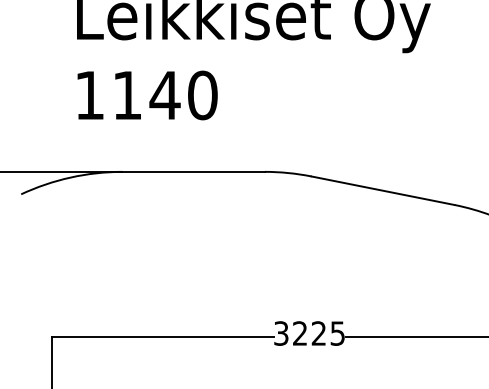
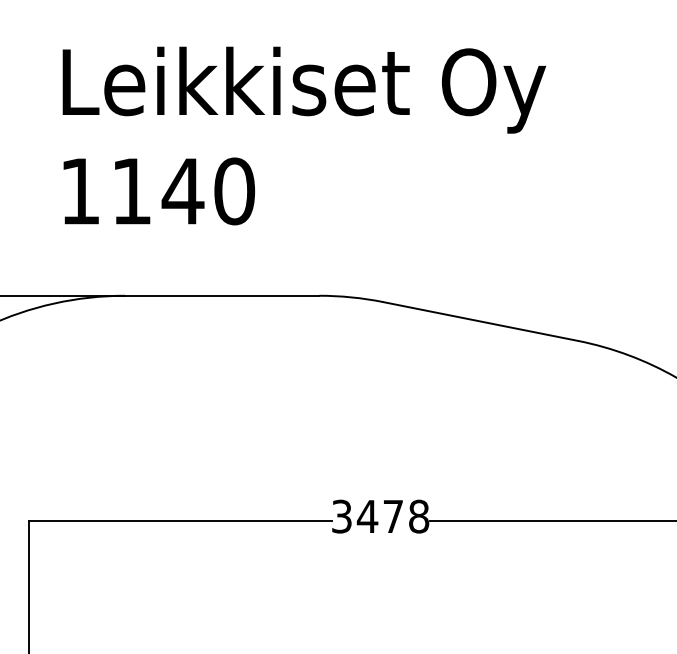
text: (318, 333) -> (392, 516), 3225 -> 3478

